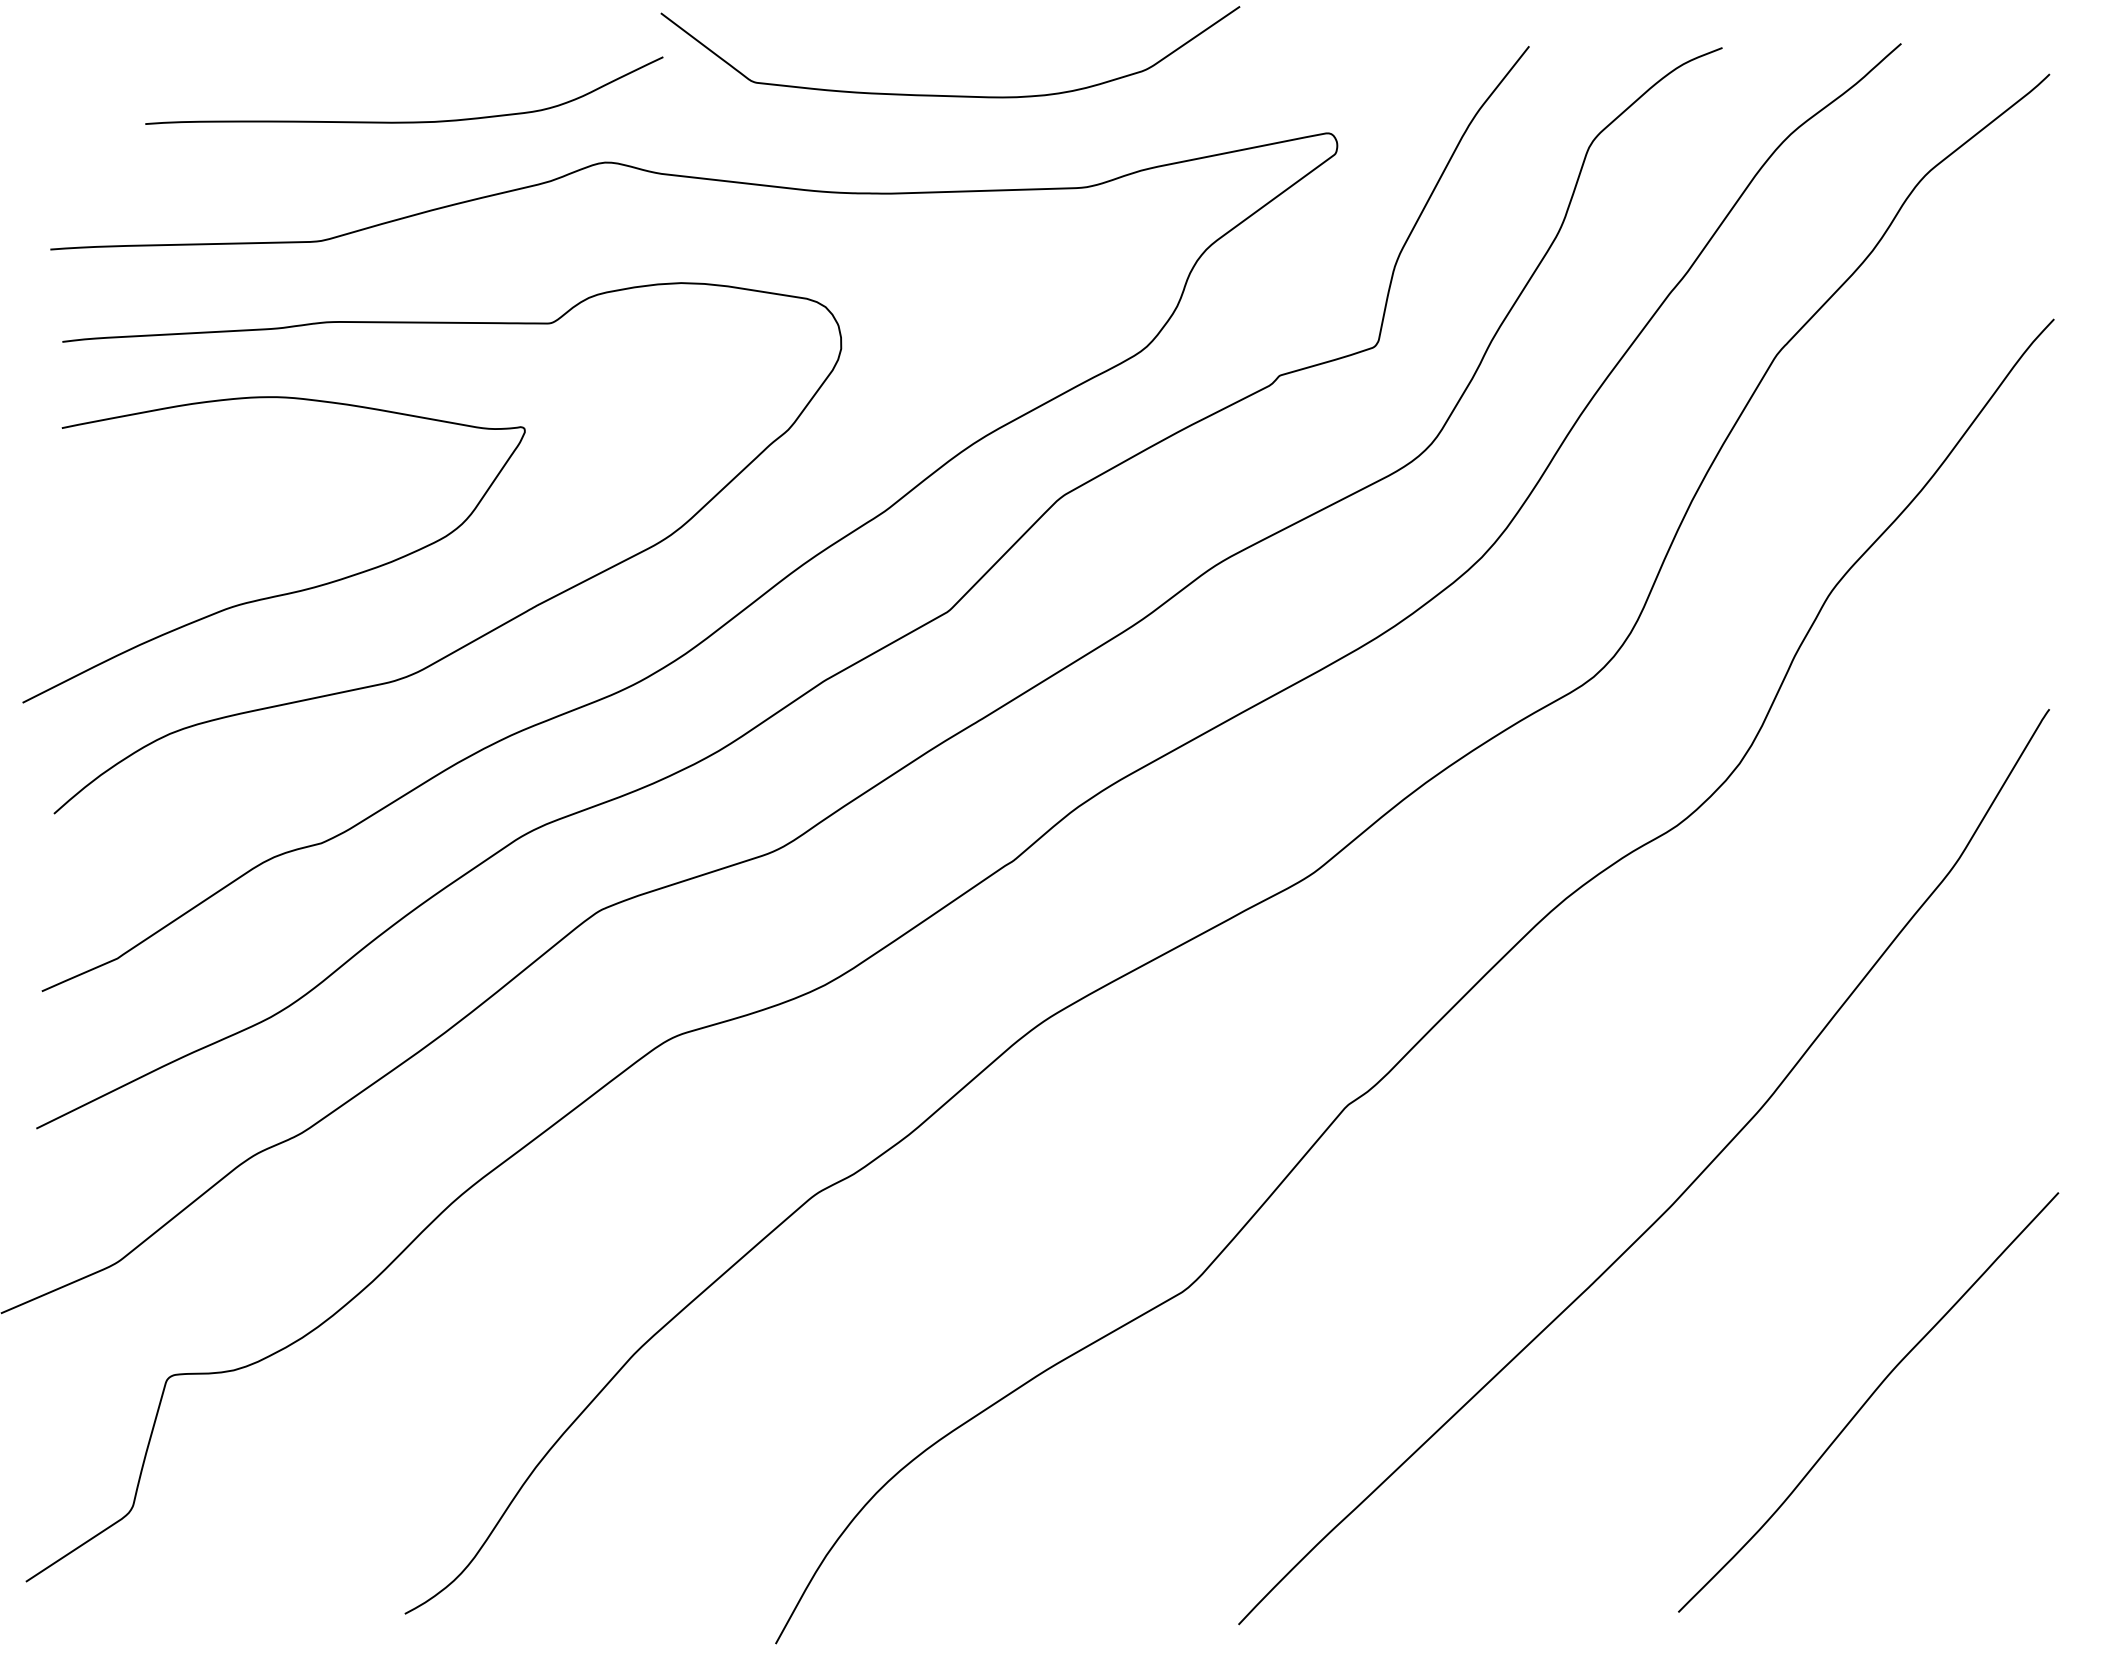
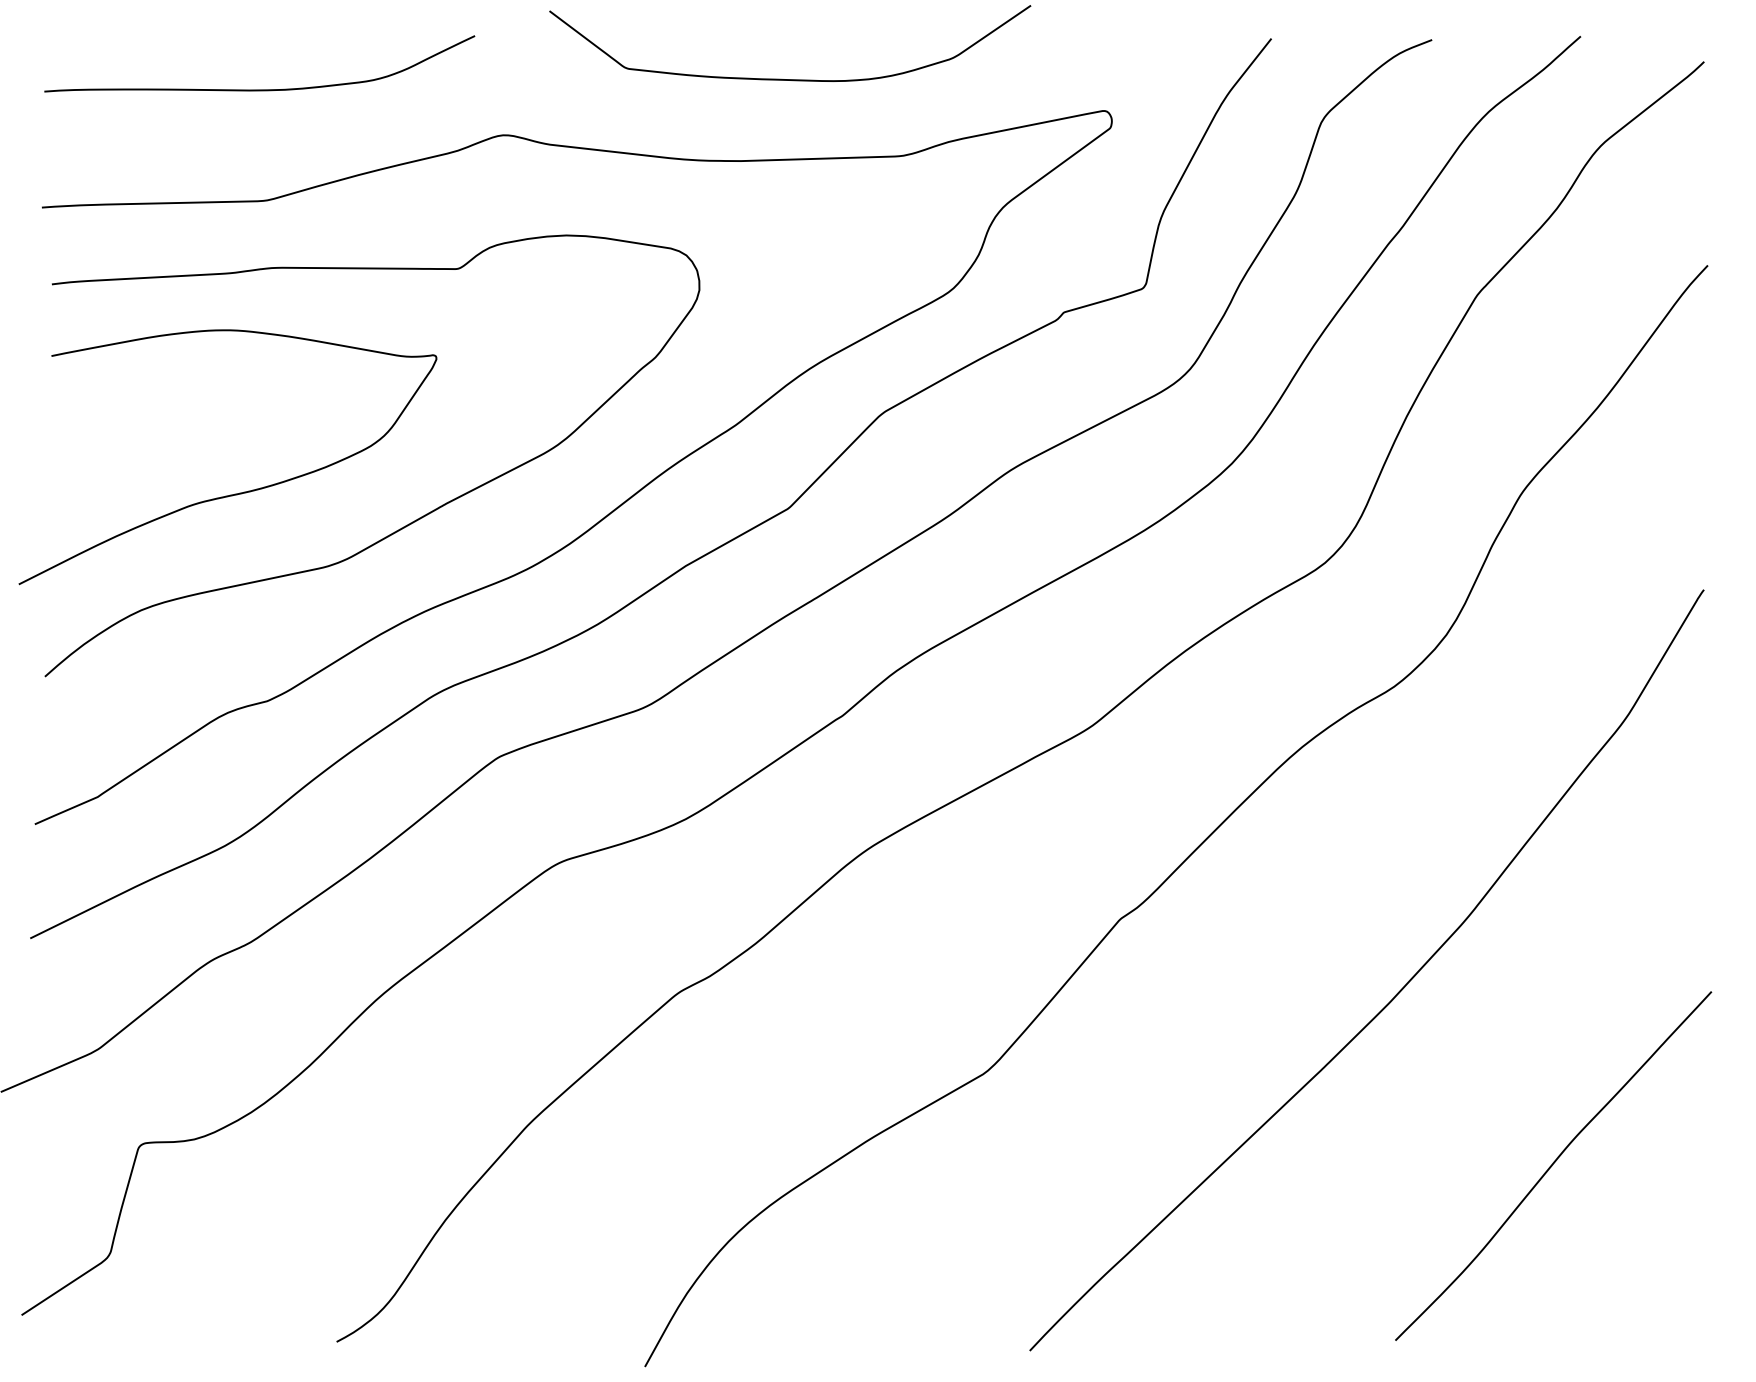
curve: (404, 121) -> (259, 89), moved

